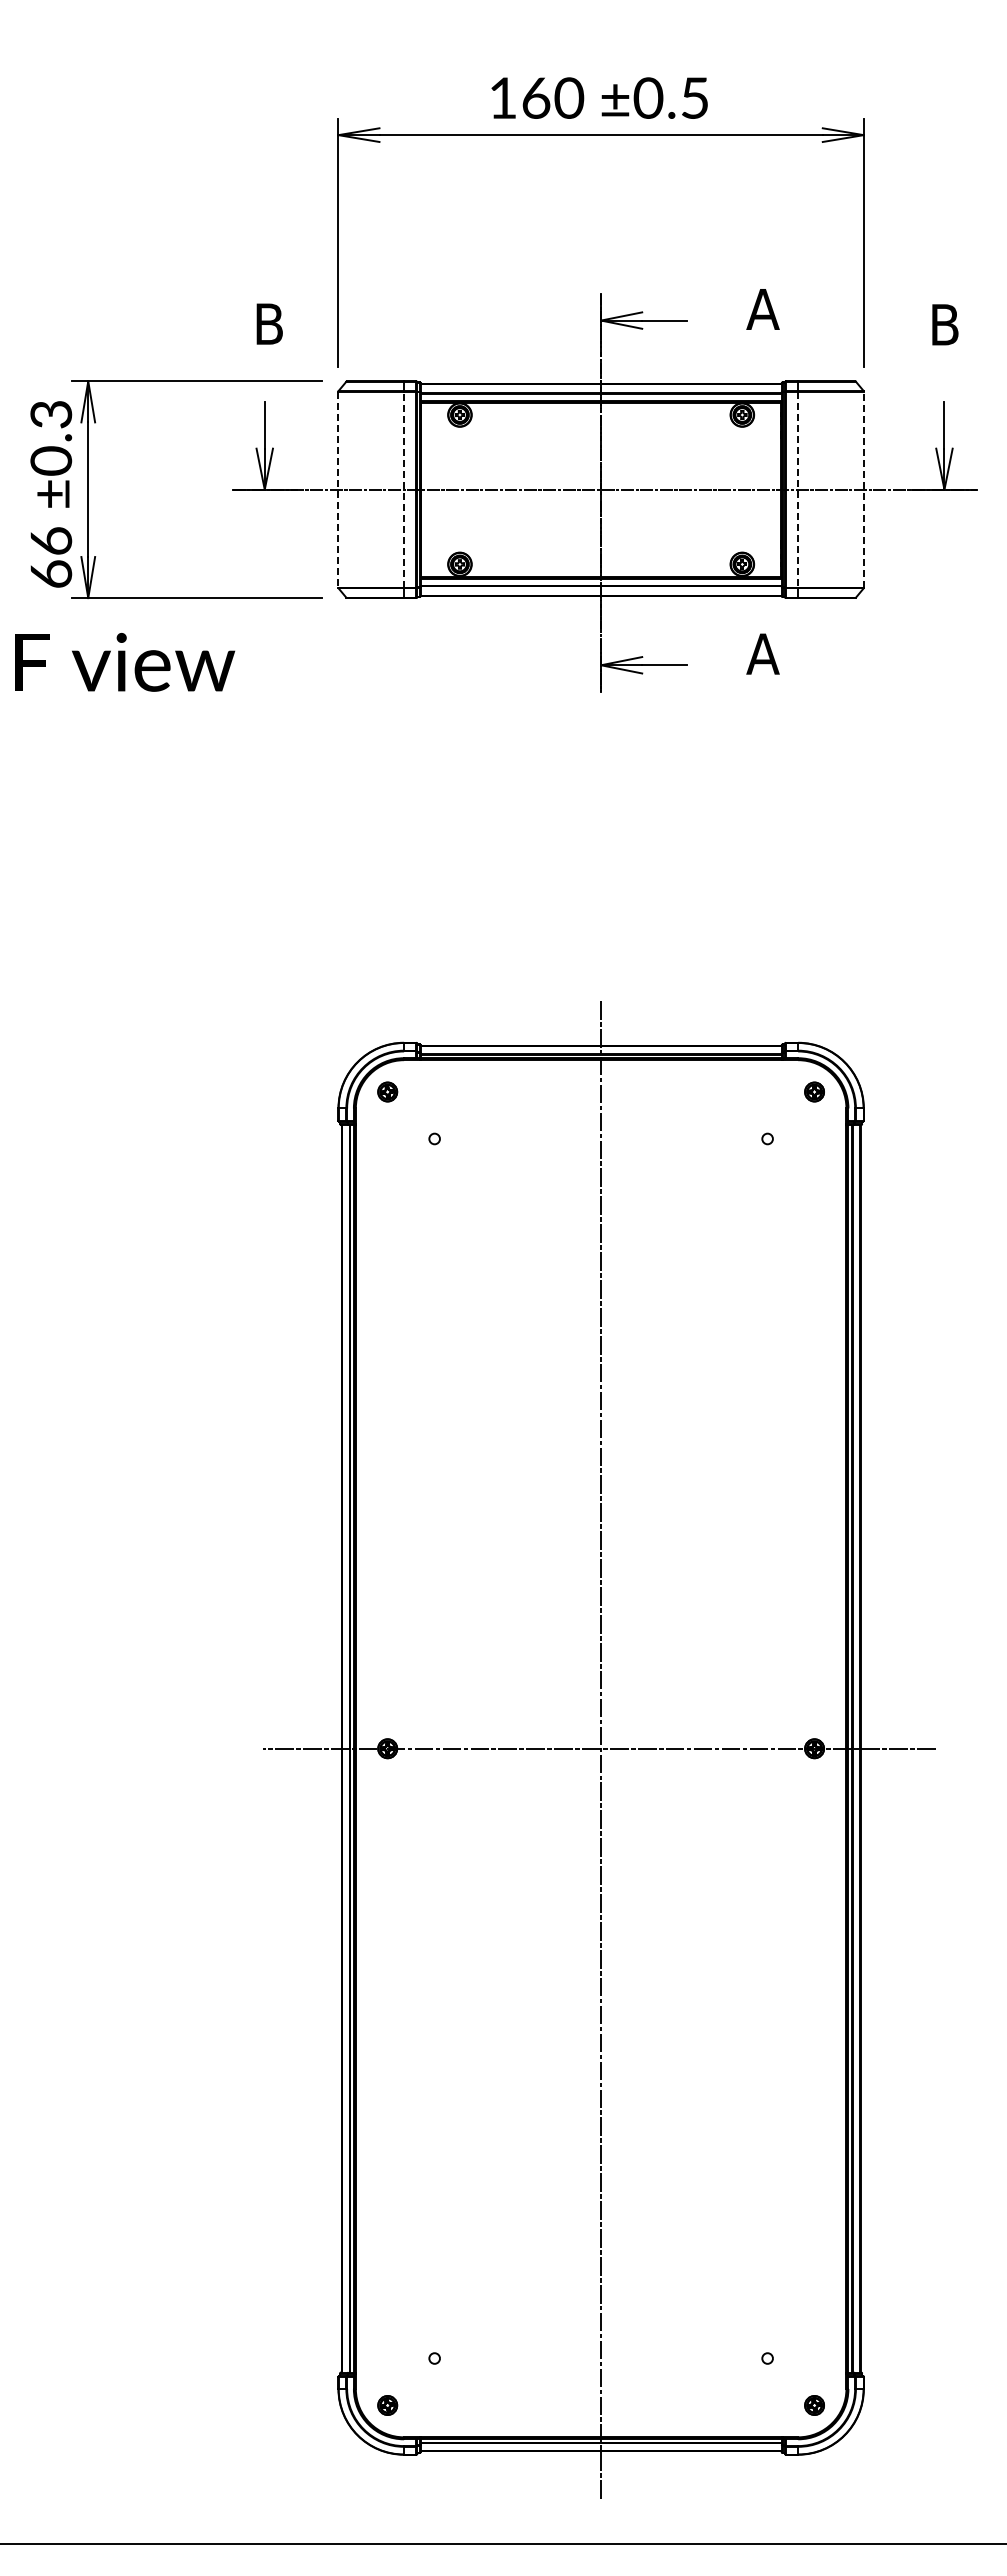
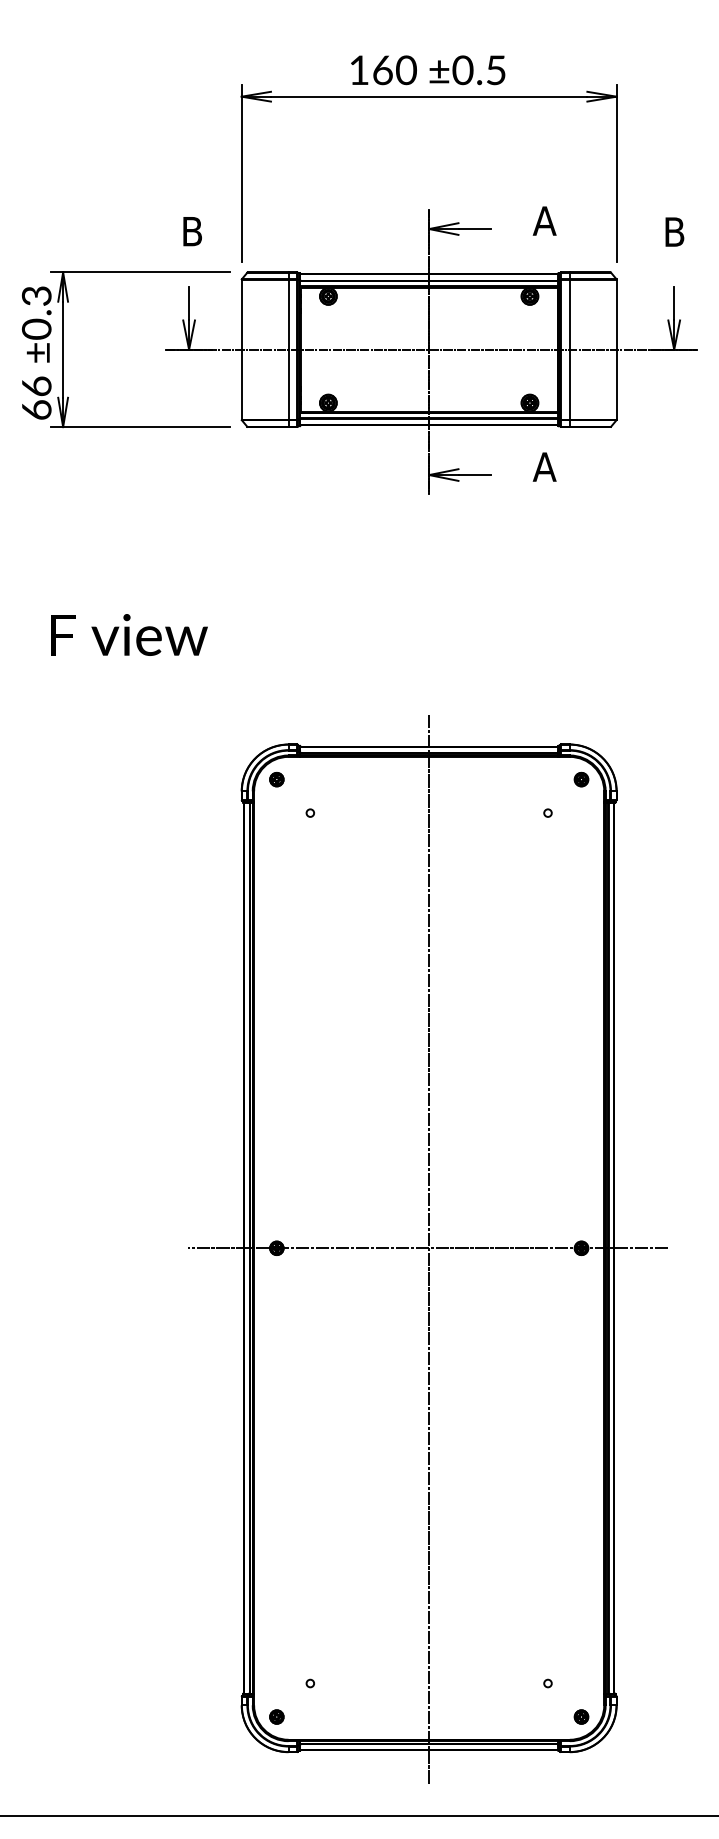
line: (404, 489) -> (288, 349), dashed -> solid
line: (863, 489) -> (616, 349), dashed -> solid
line: (338, 490) -> (241, 350), dashed -> solid
line: (798, 490) -> (570, 350), dashed -> solid
text: (125, 662) -> (129, 635), moved

